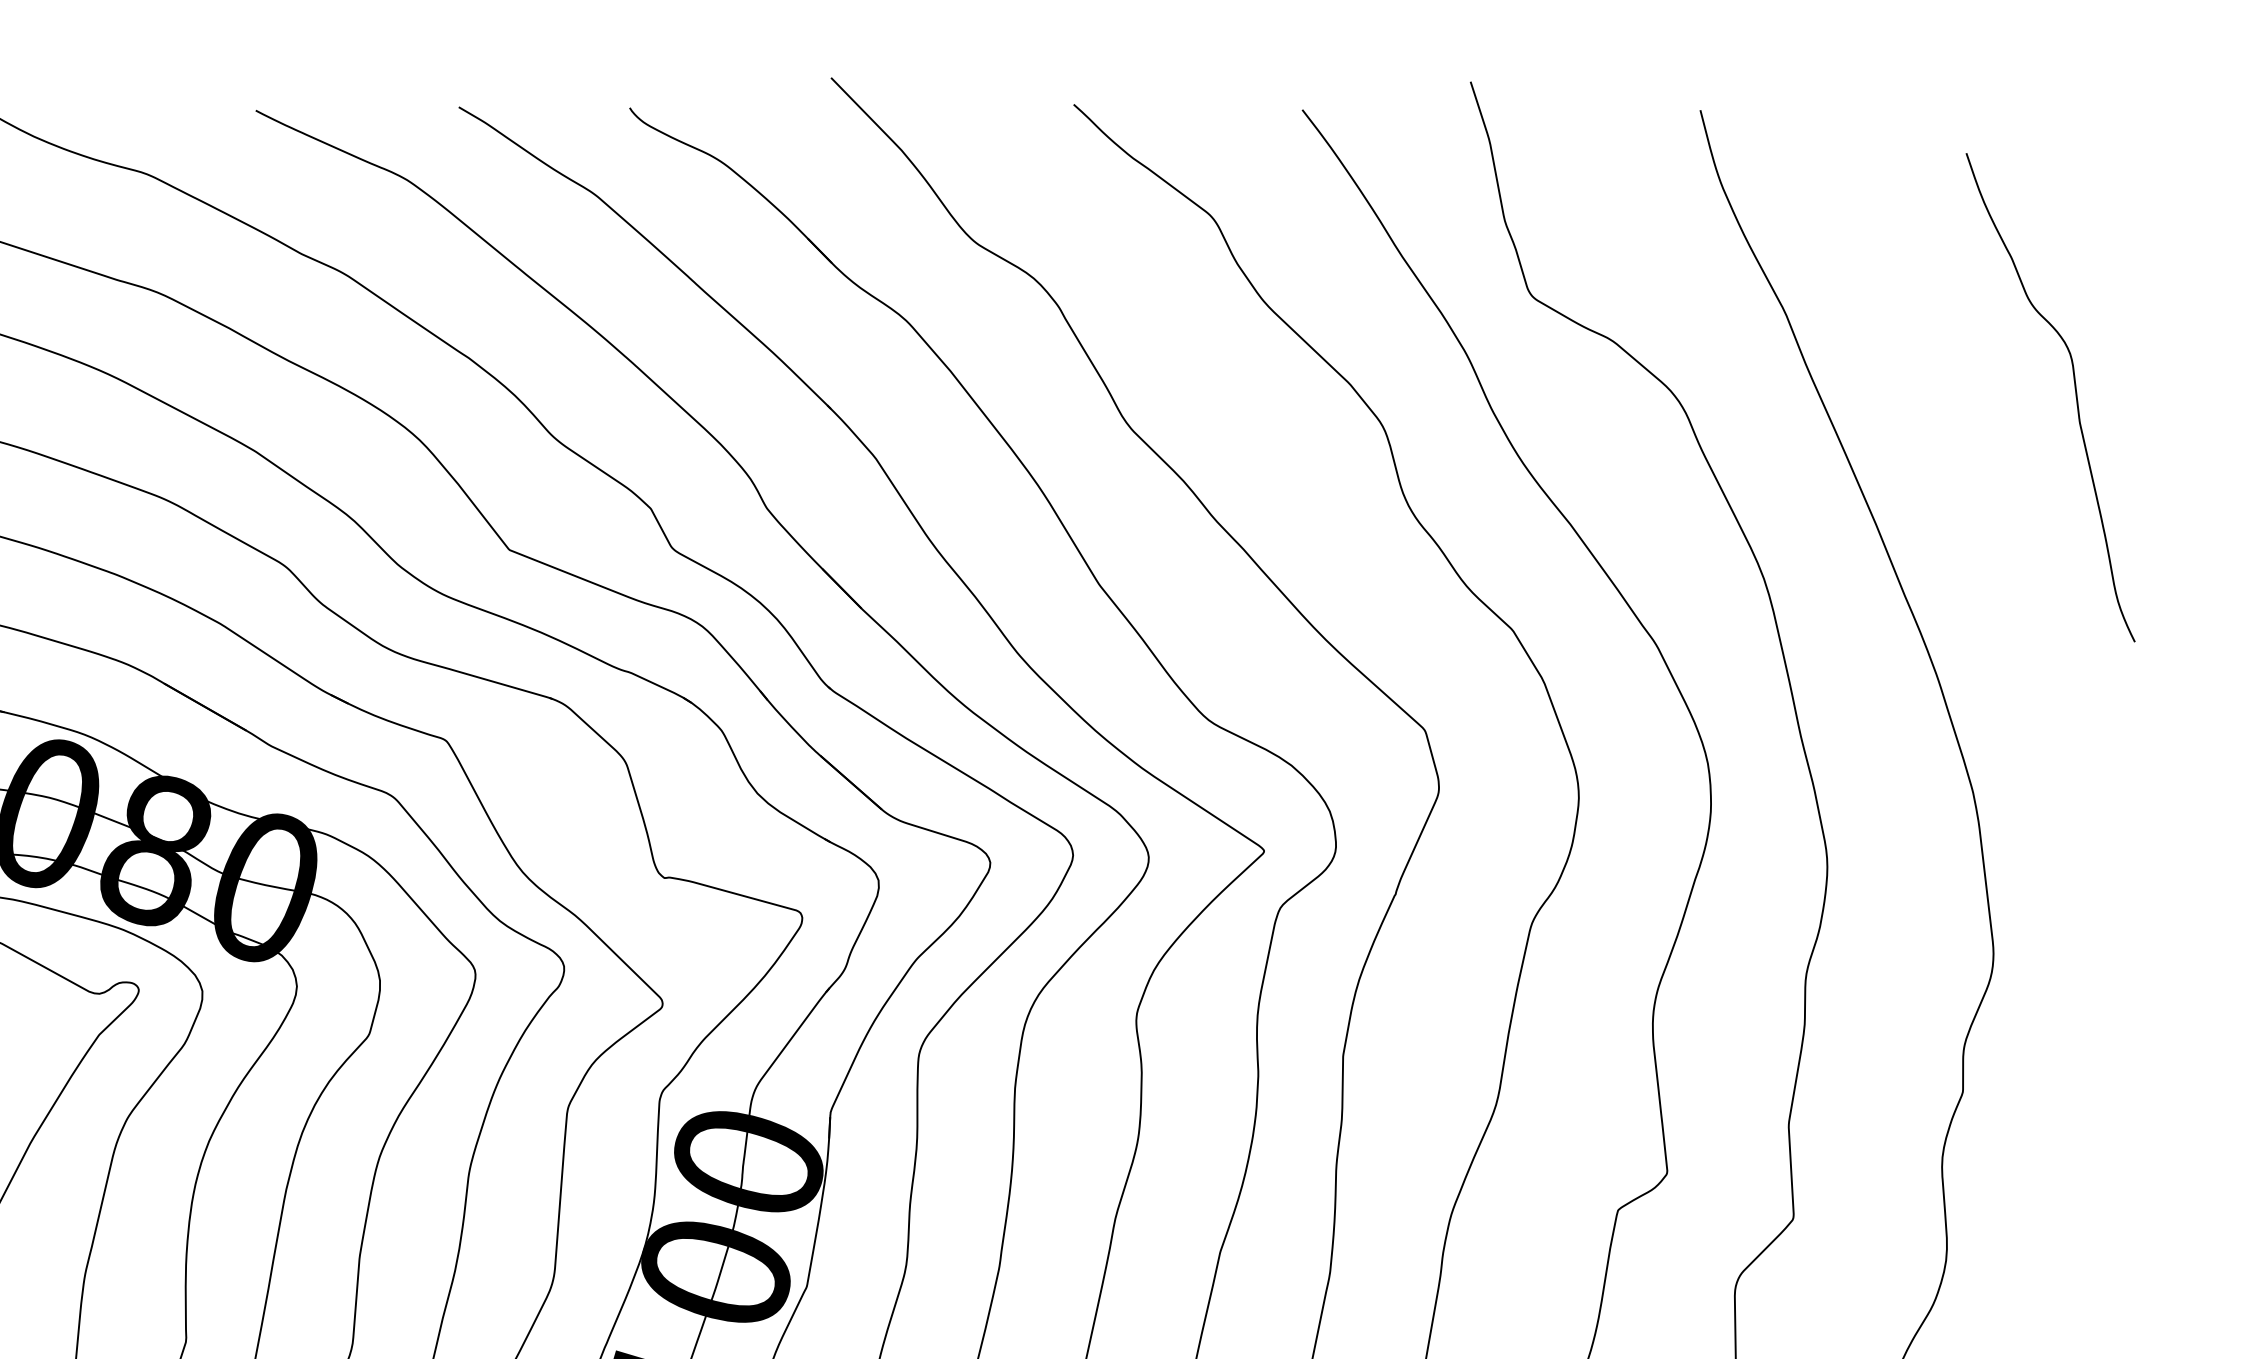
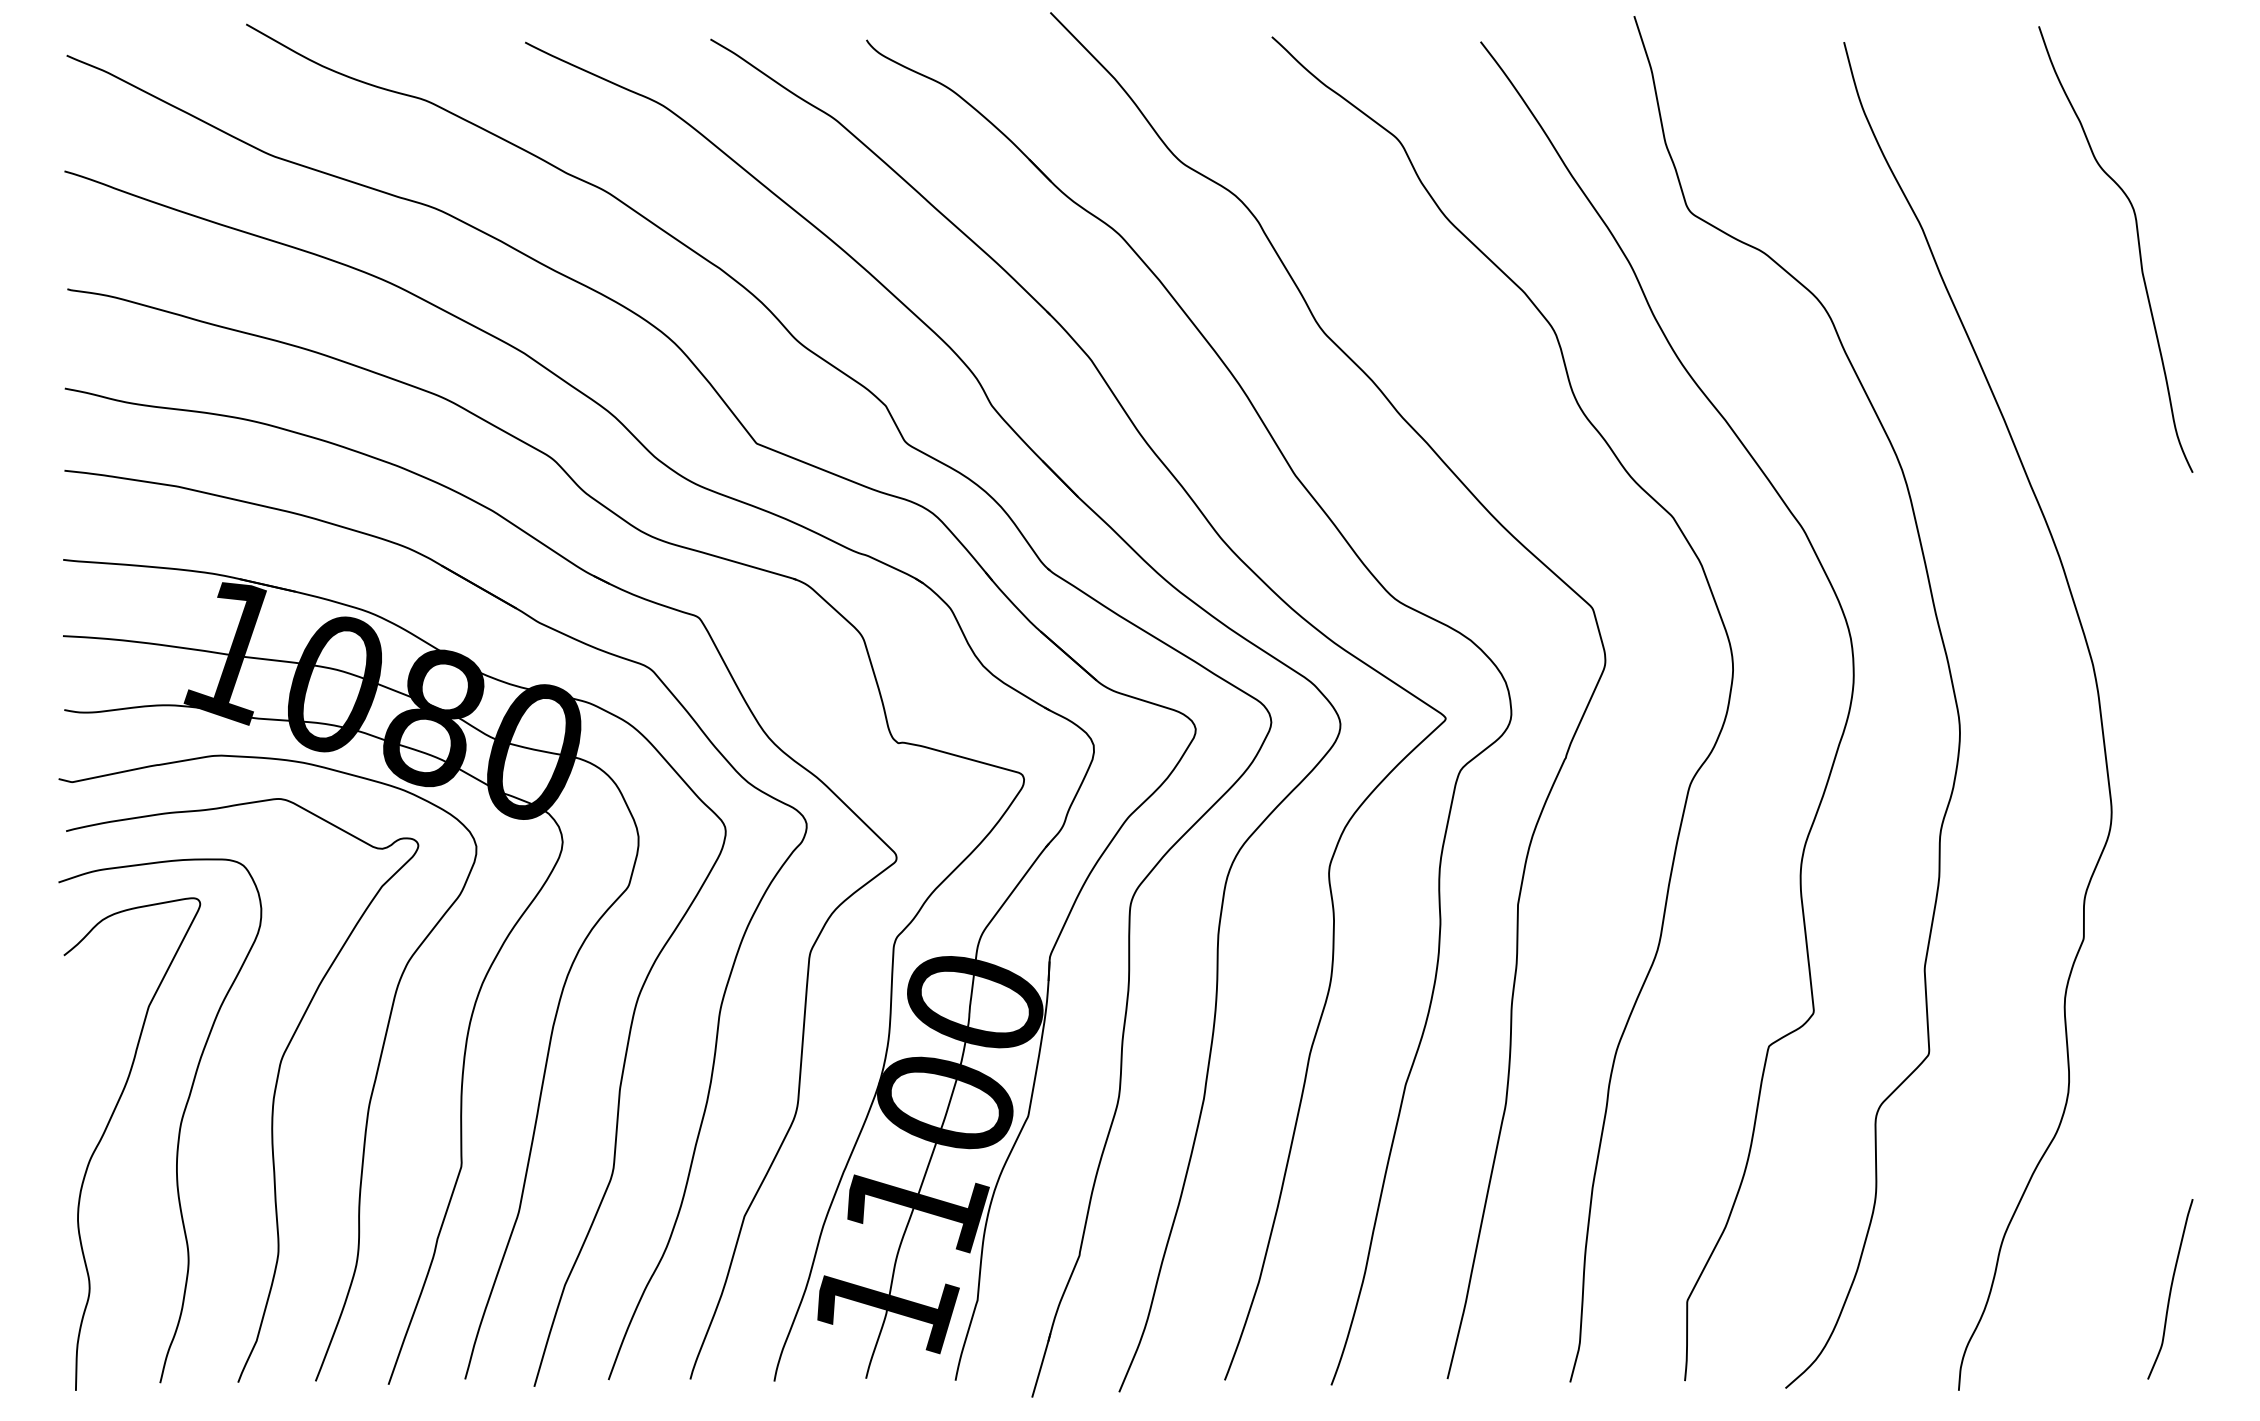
curve: (2075, 397) -> (2138, 249), moved

